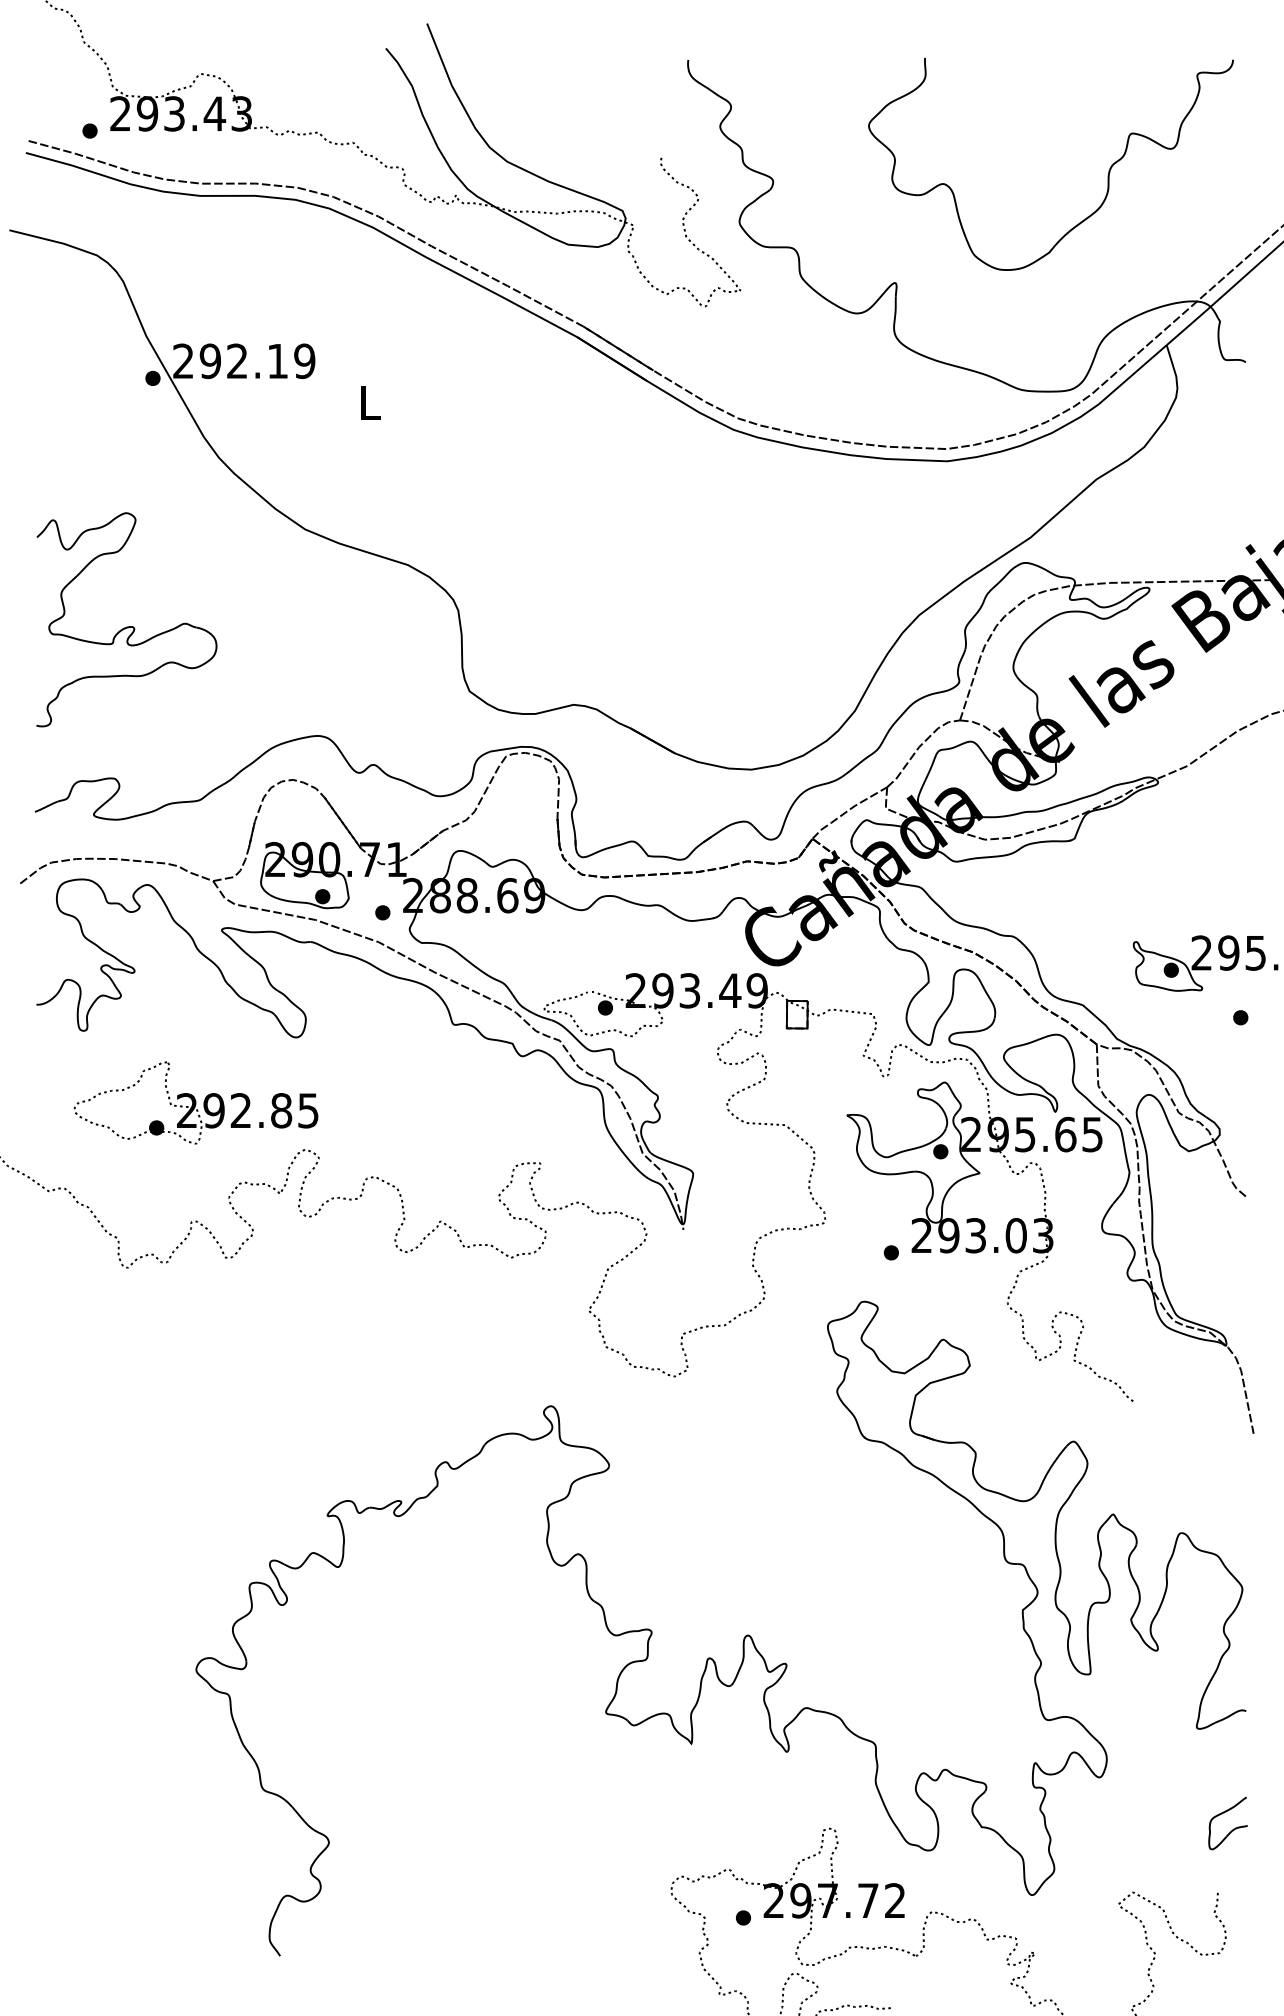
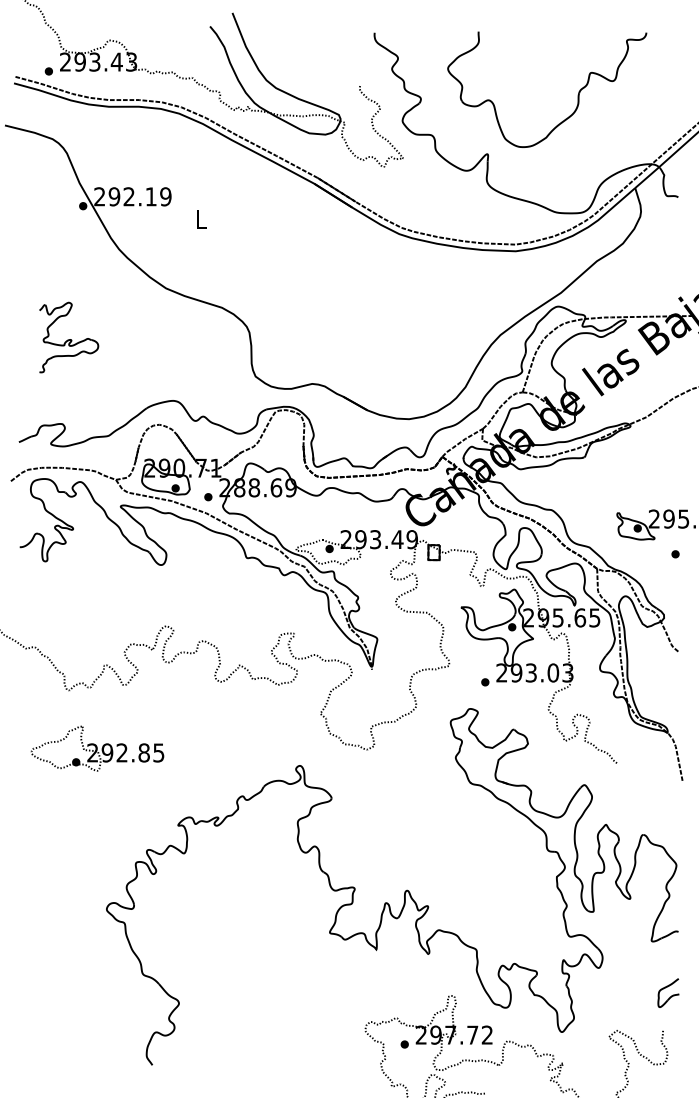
part: (1106, 175) -> (577, 95), moved
part: (125, 619) -> (68, 337), size x0.6
part: (195, 1102) -> (97, 748), moved

